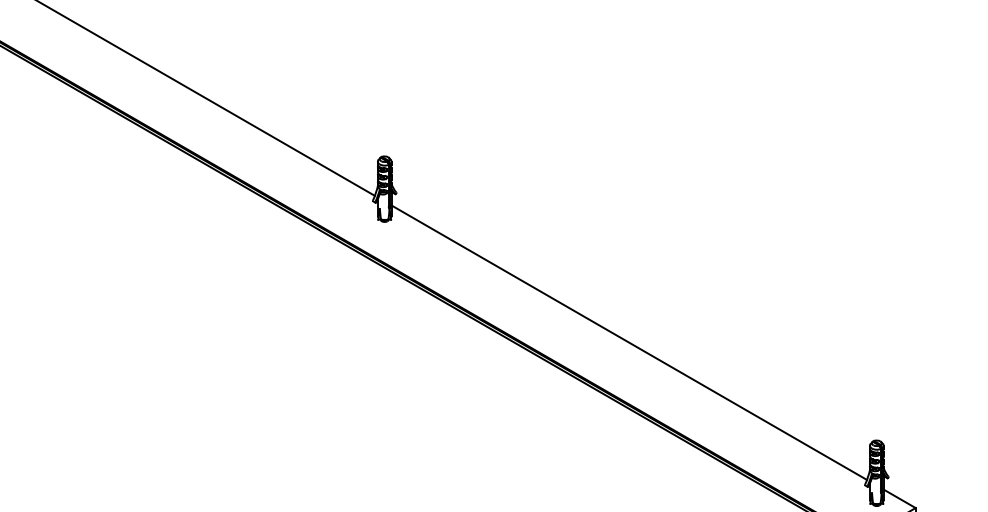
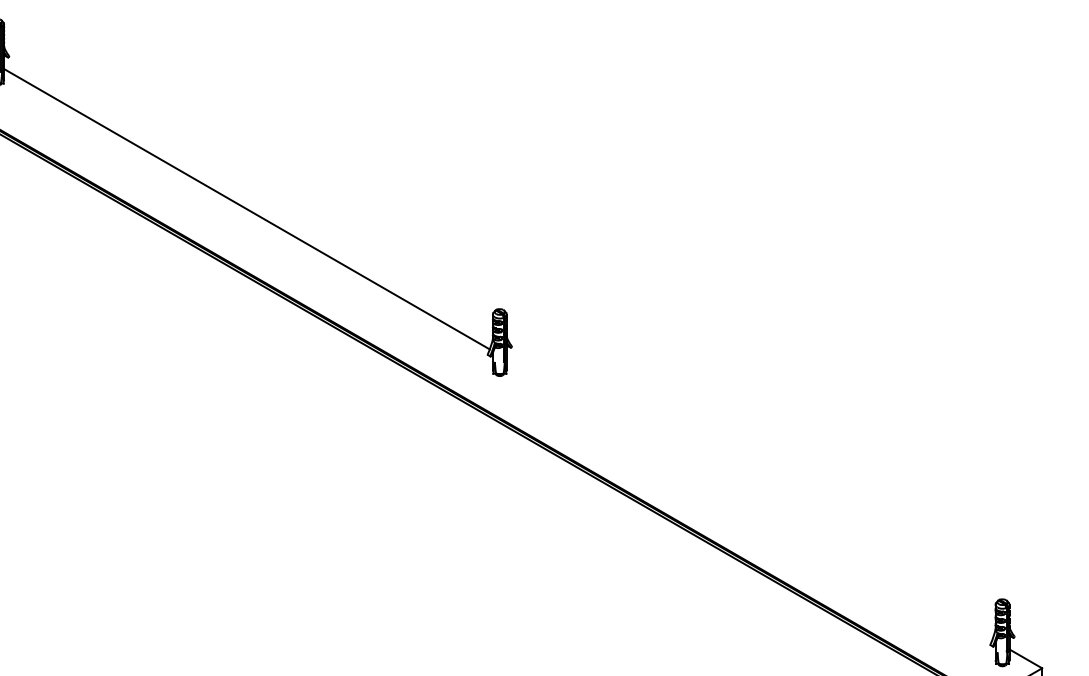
line: (629, 342) -> (749, 499), removed

